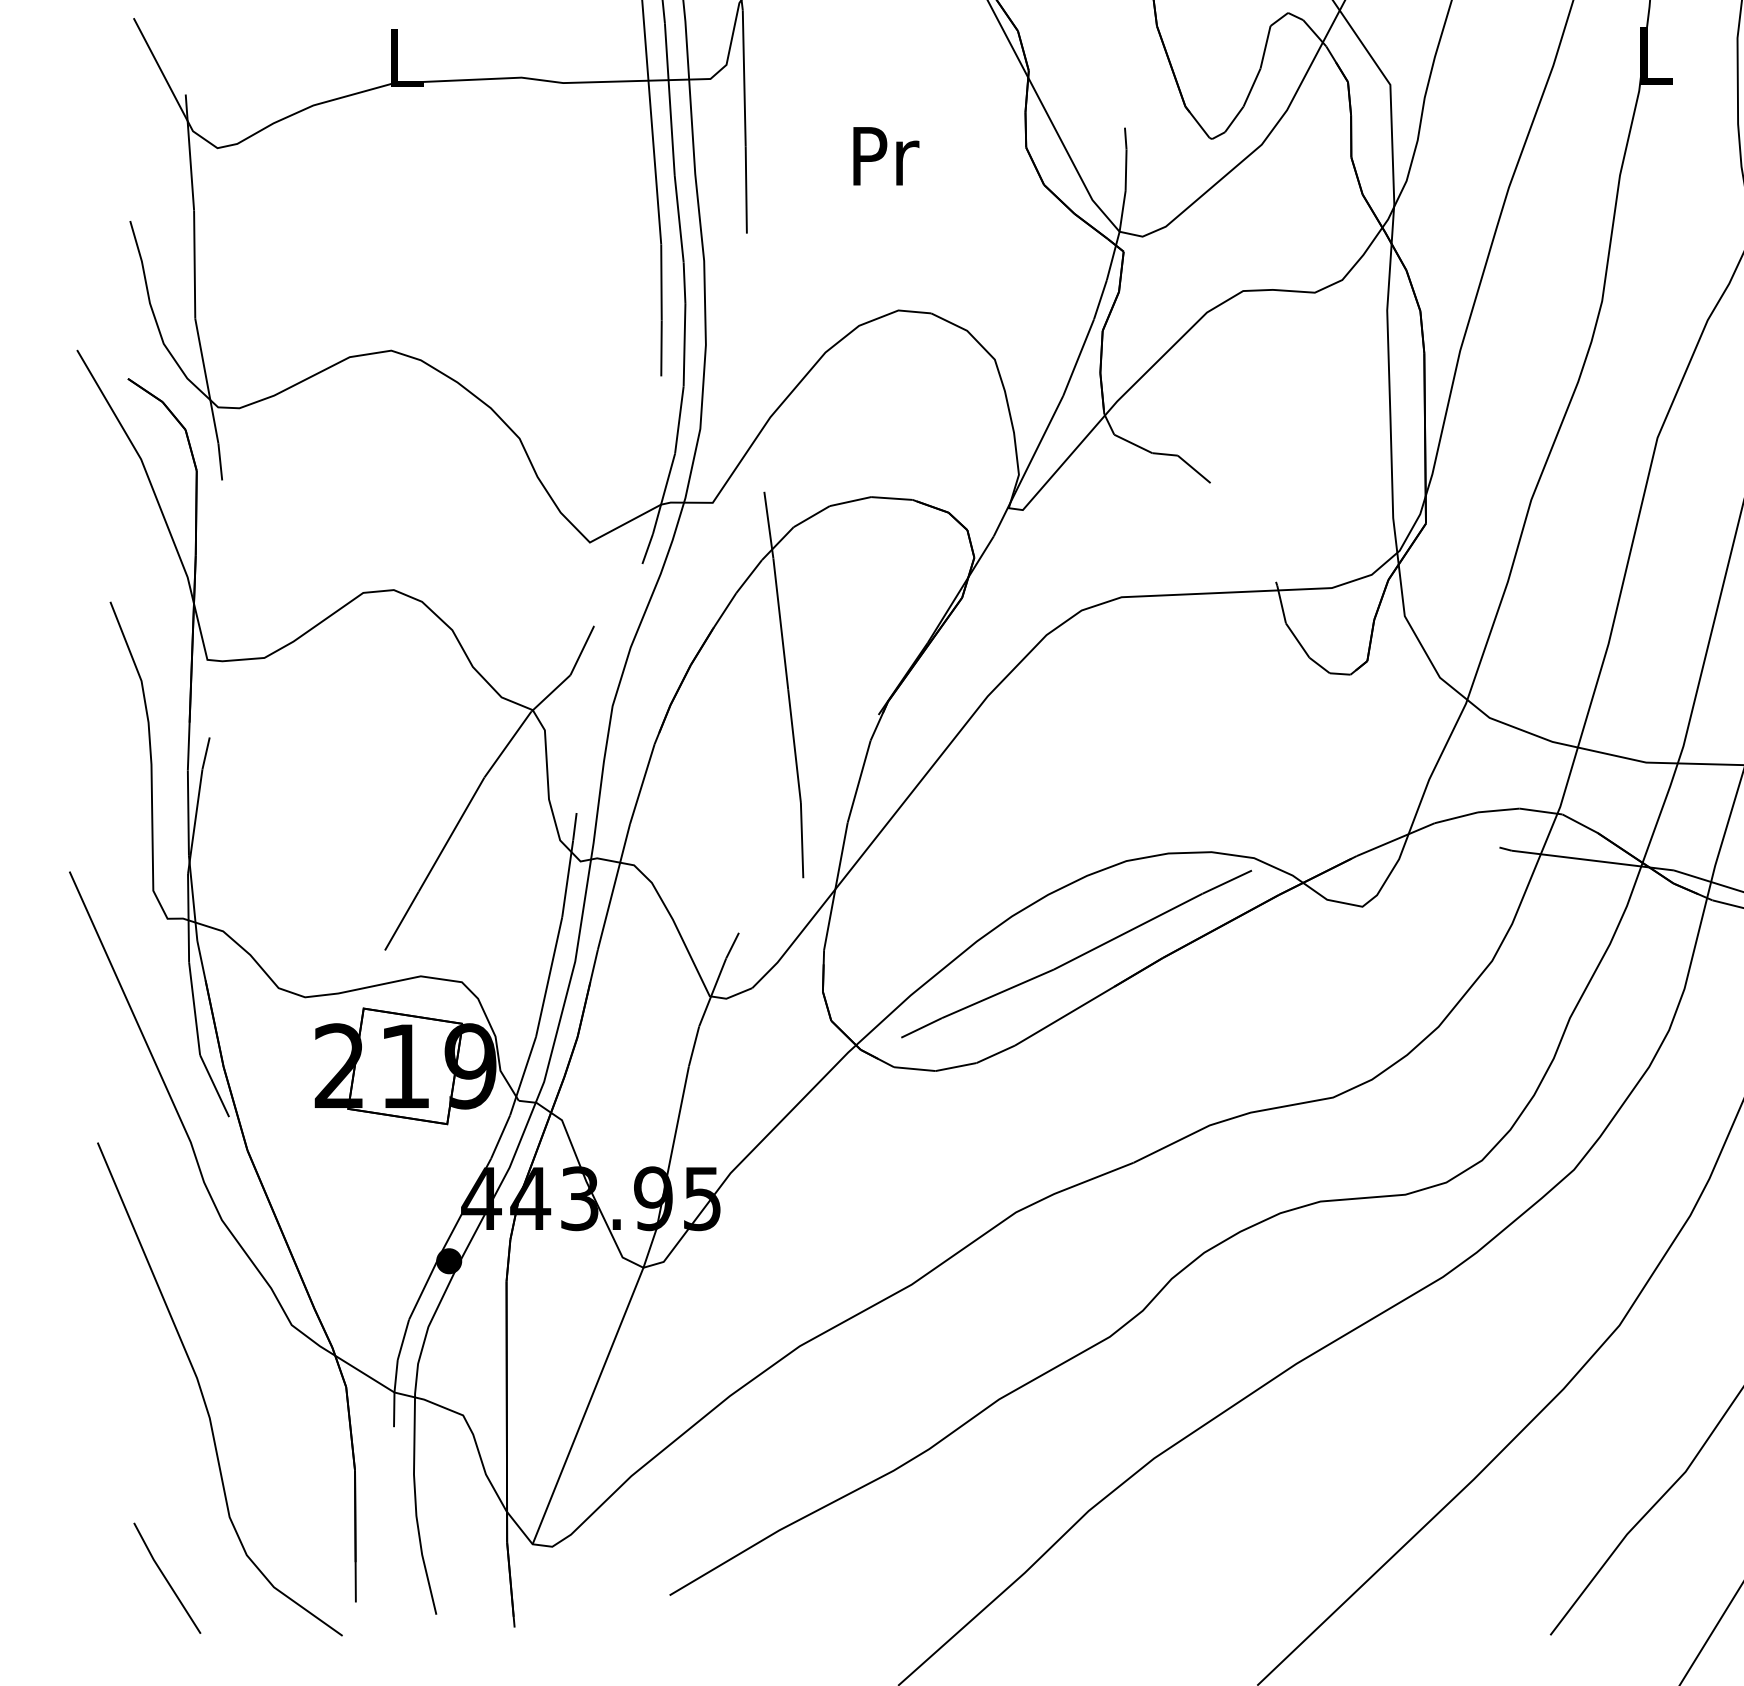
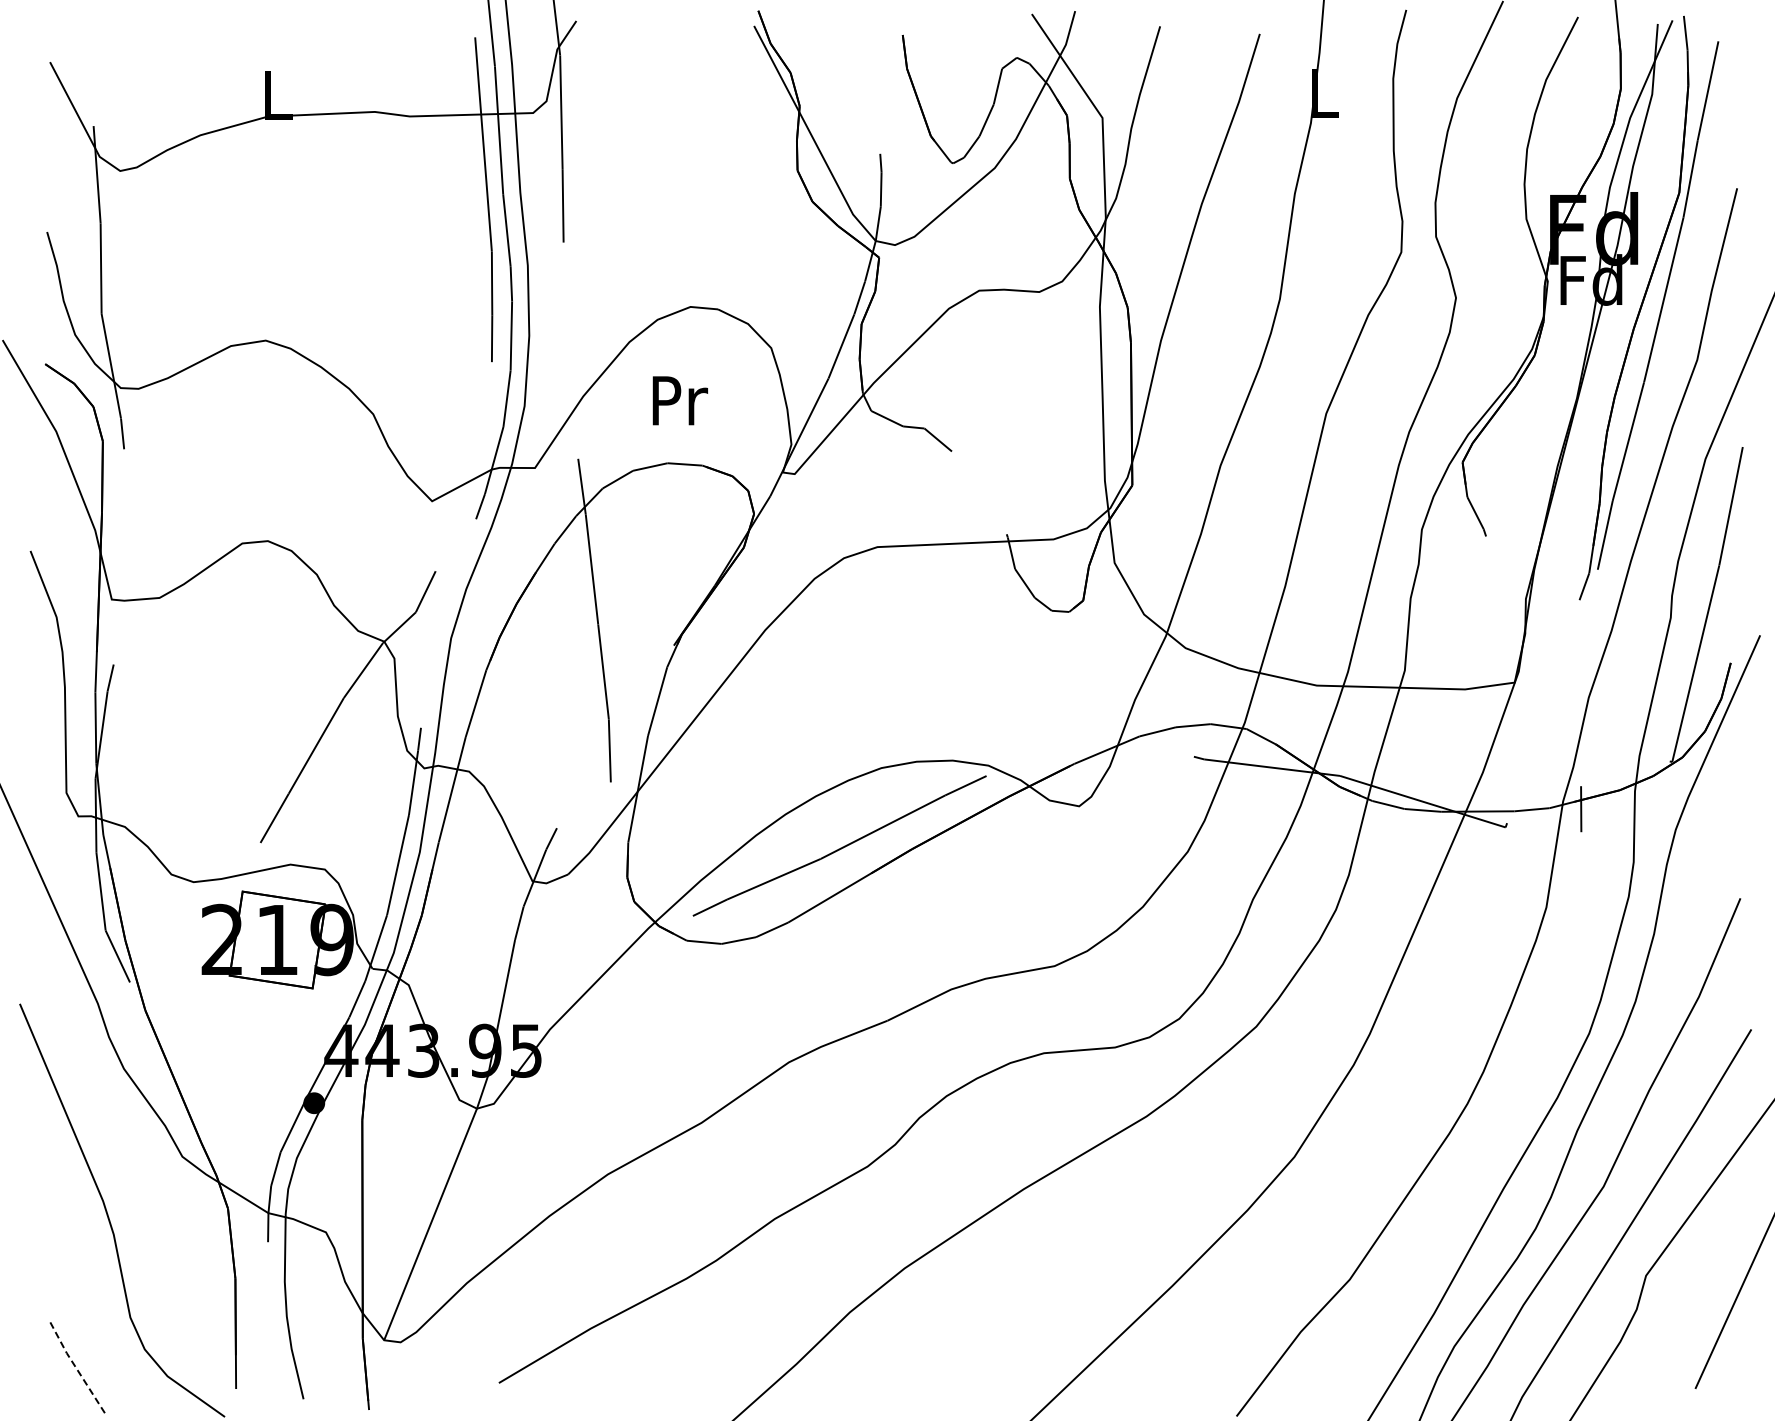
text: (886, 155) -> (680, 400), moved
line: (165, 1579) -> (76, 1369), solid -> dashed

